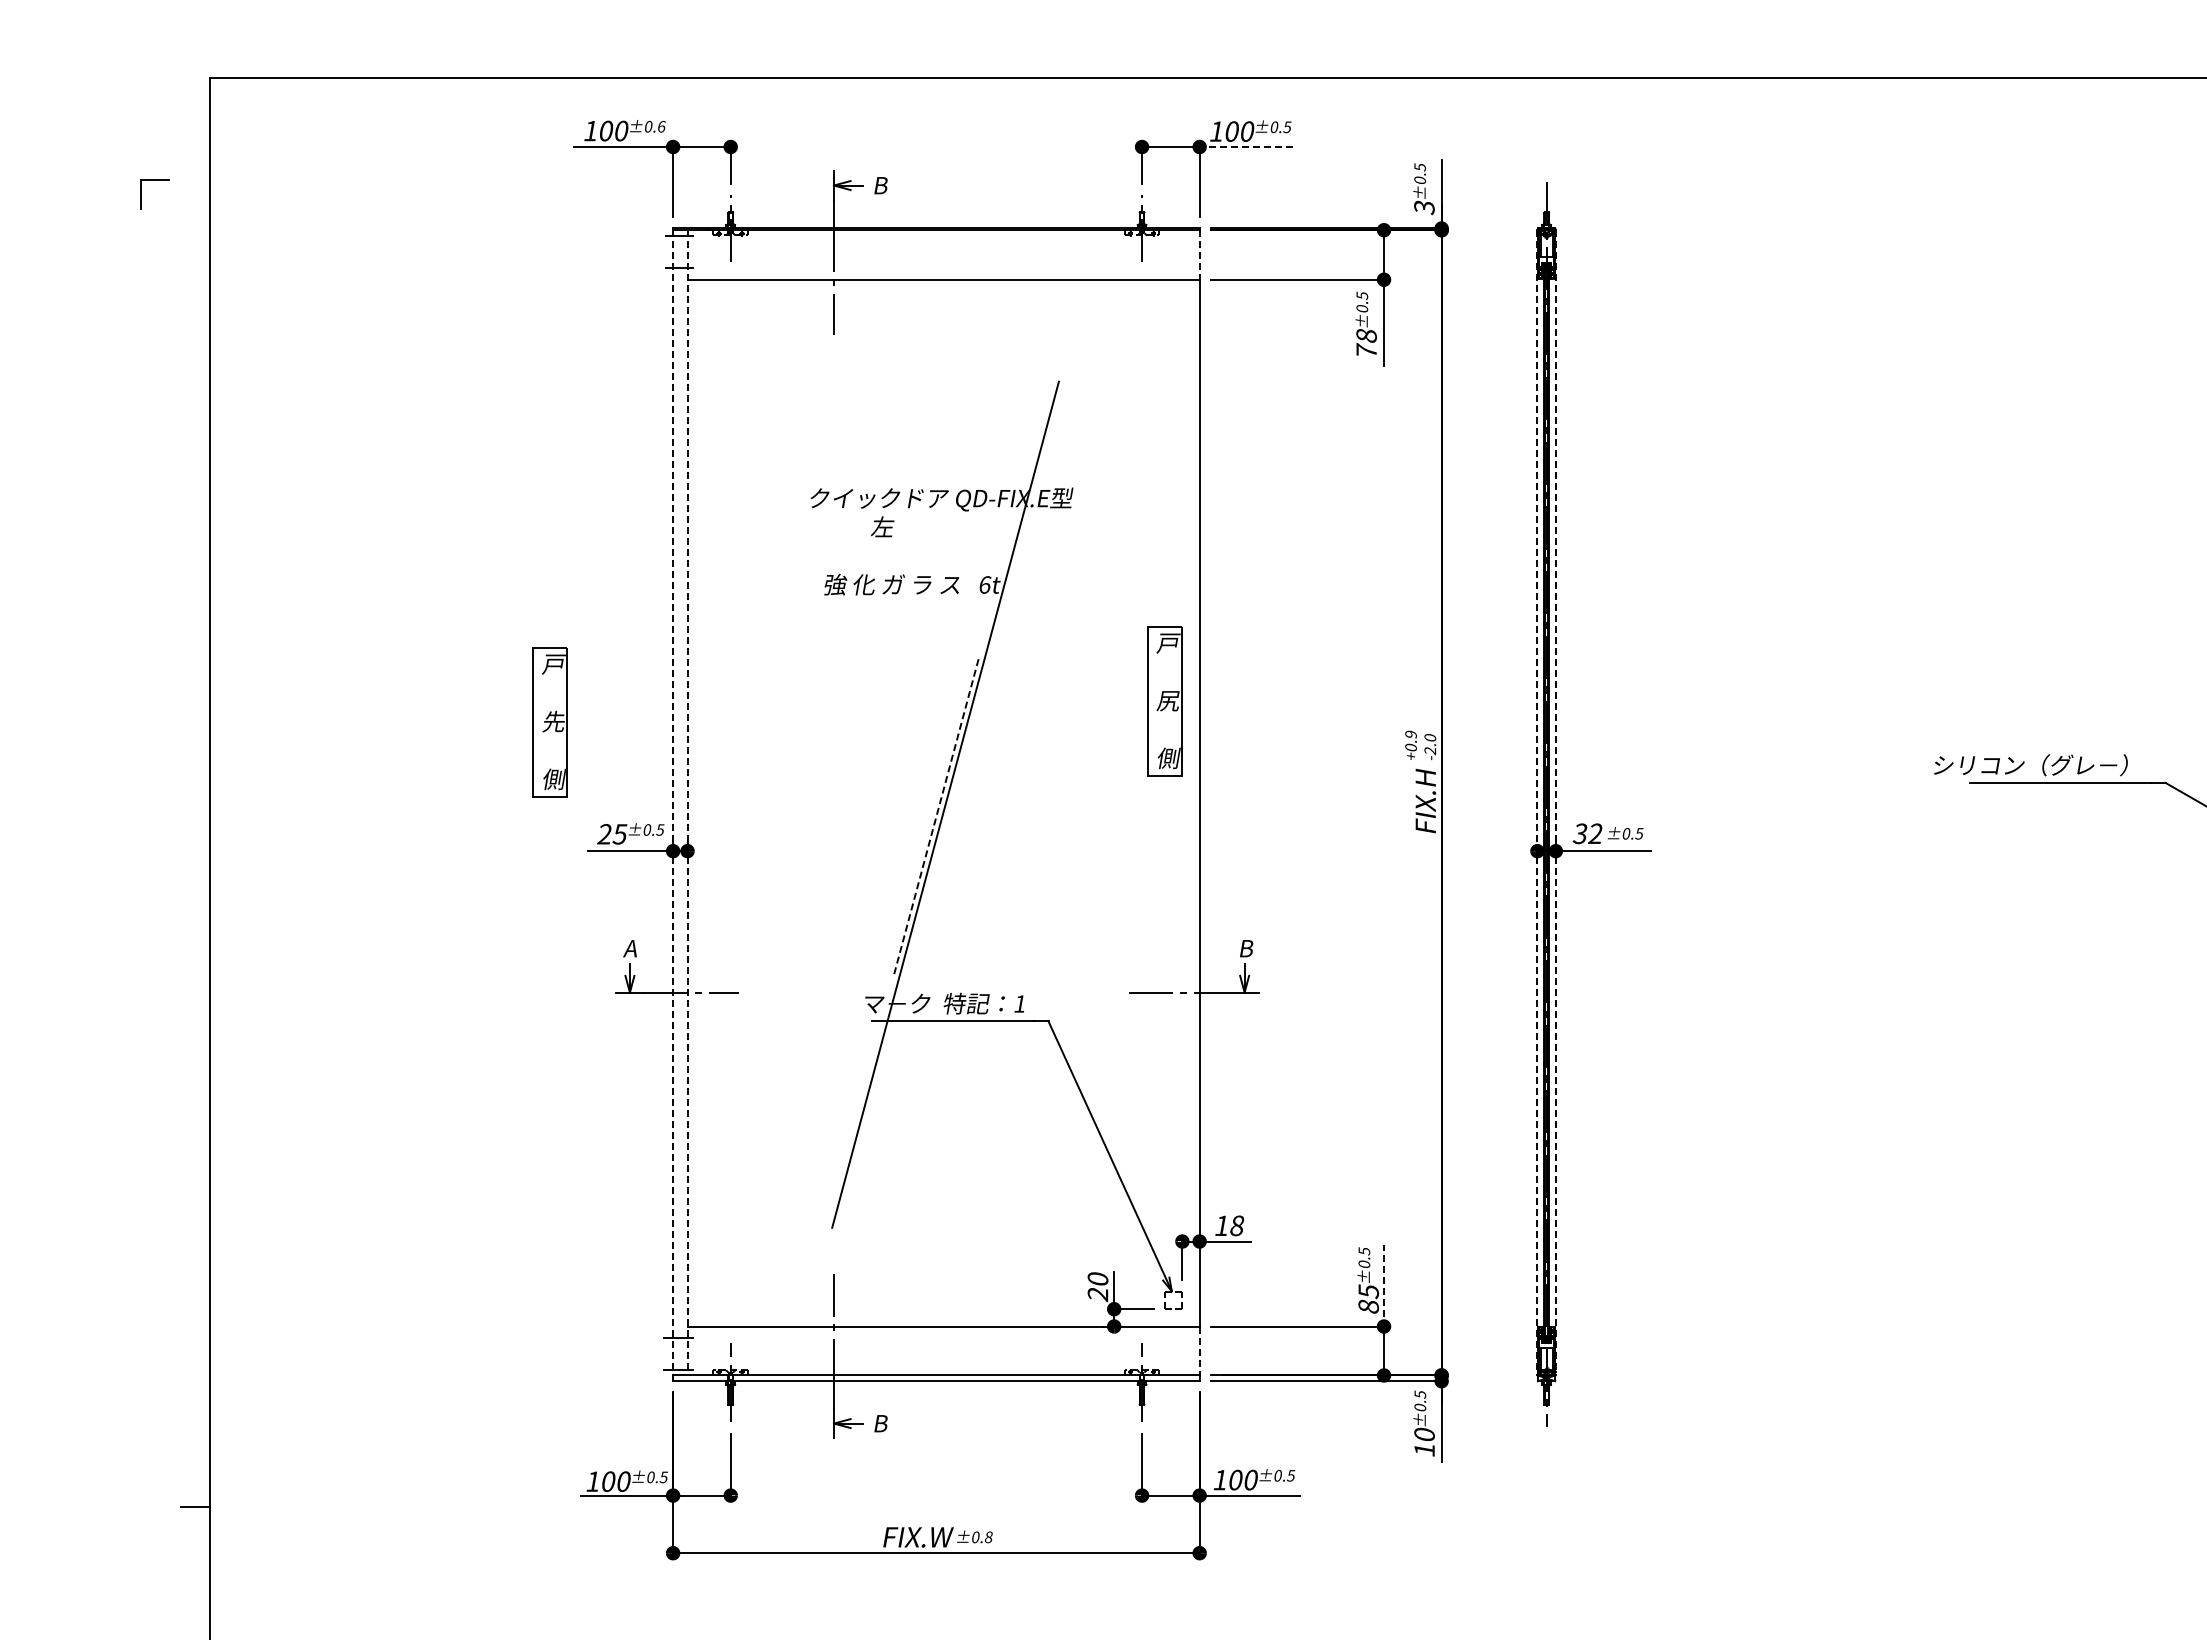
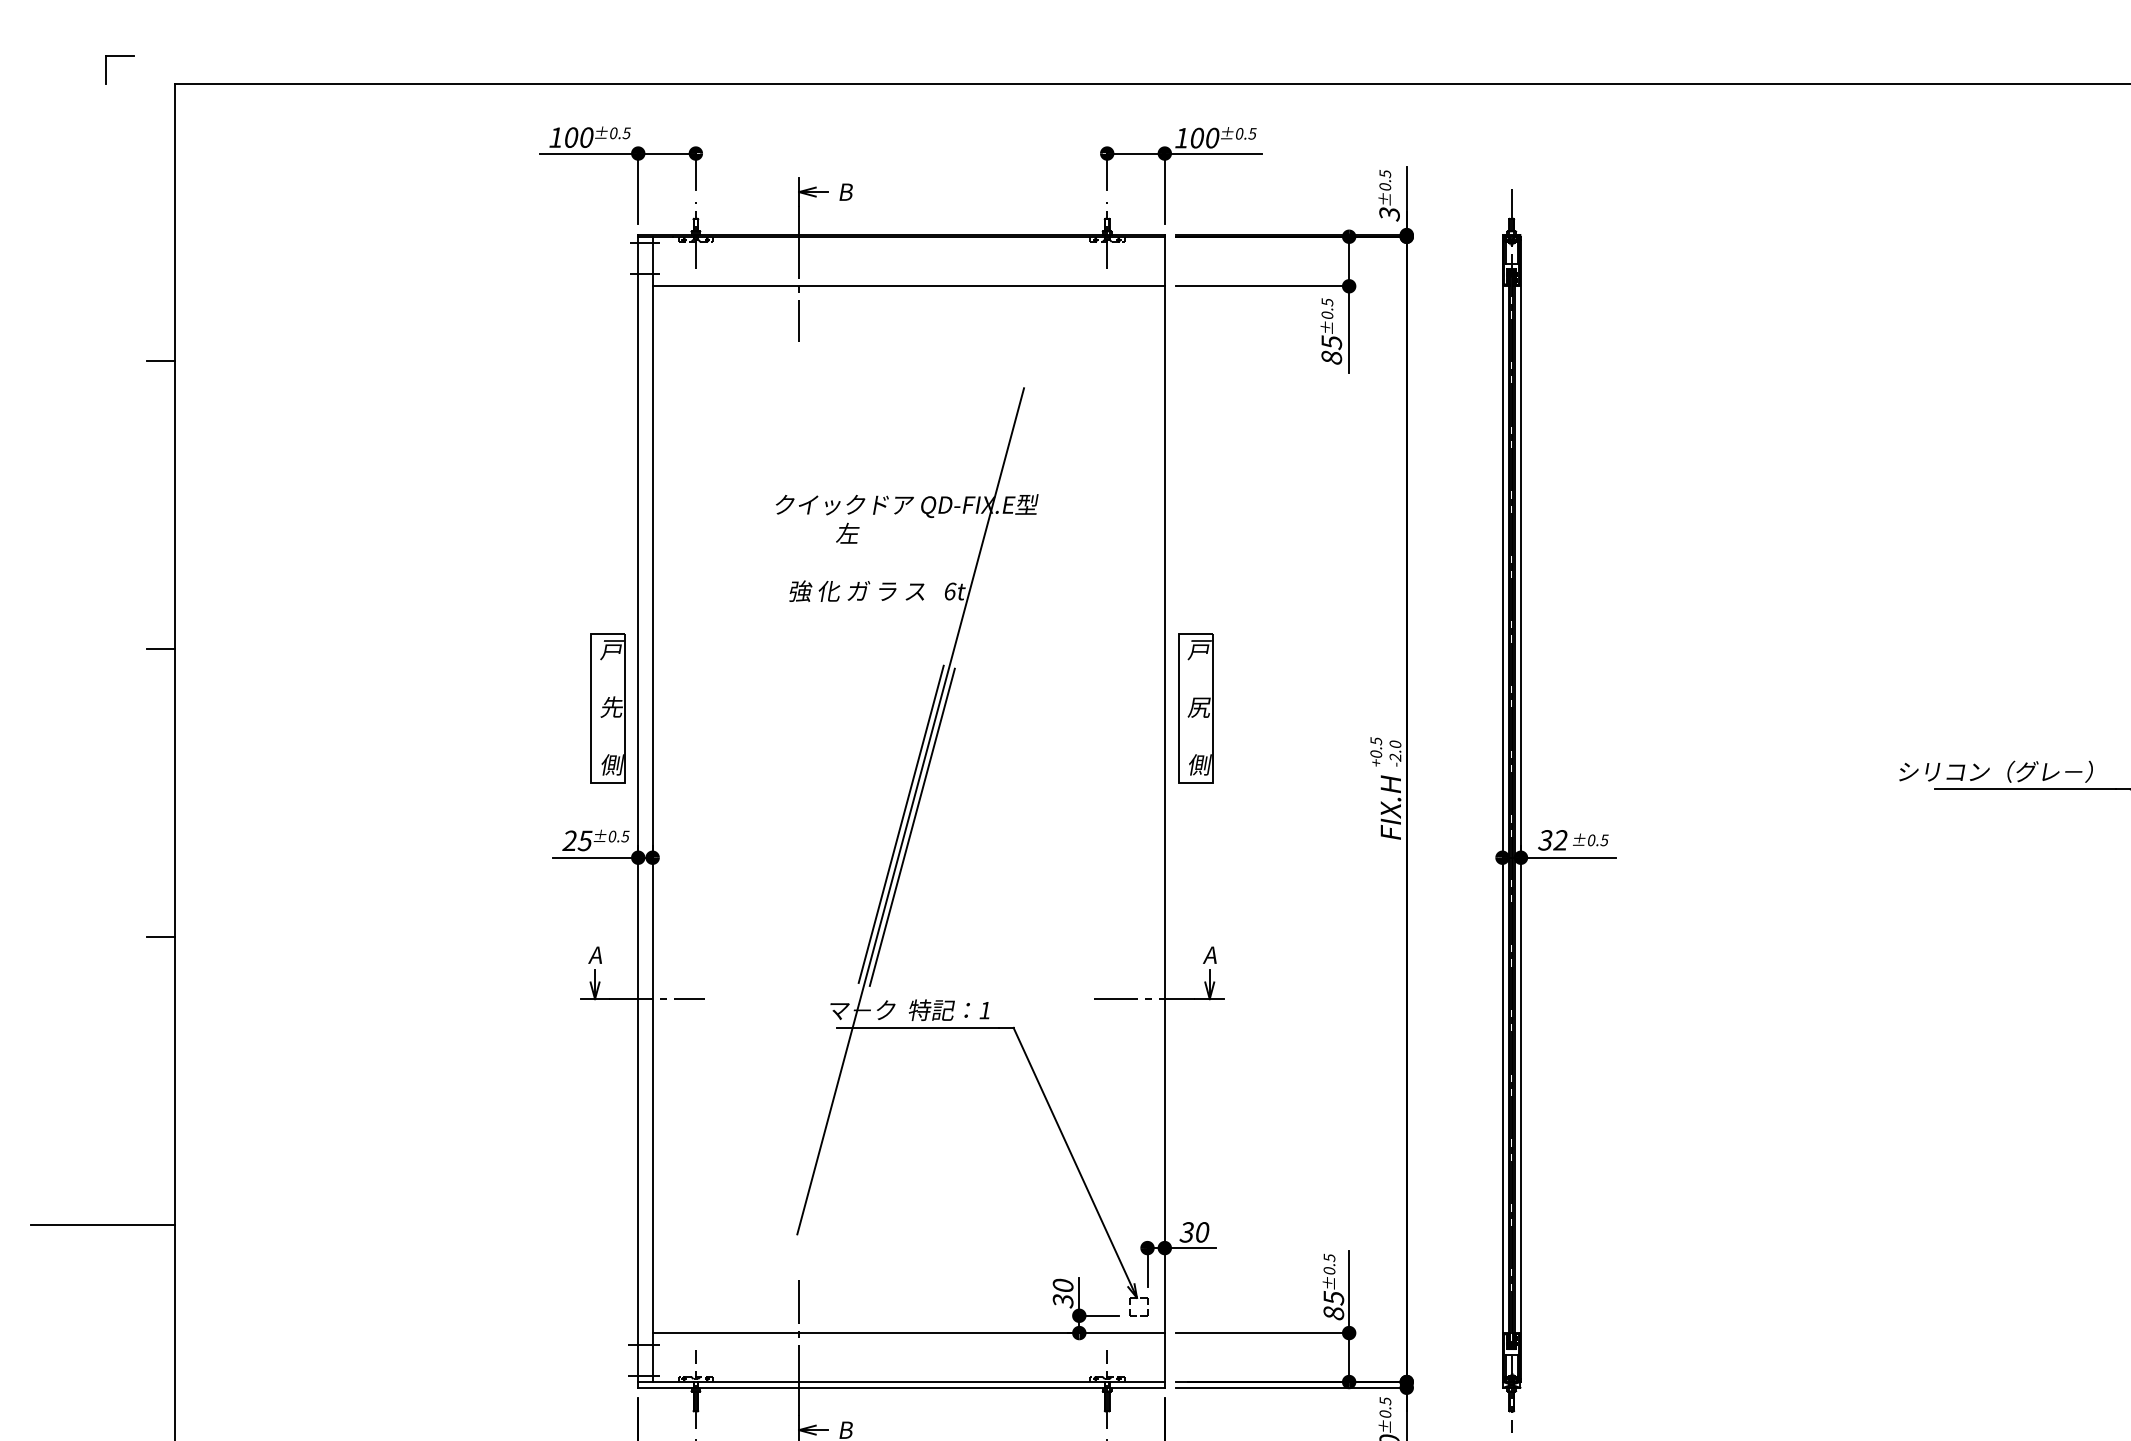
text: (661, 126) -> (626, 133), ±0.6 -> ±0.5
line: (1247, 147) -> (1212, 154), dashed -> solid
part: (141, 194) -> (106, 70), moved
line: (1199, 254) -> (1164, 261), dashed -> solid
text: (1366, 343) -> (1331, 350), 78 -> 85
line: (195, 354) -> (160, 361), added
line: (195, 642) -> (160, 649), added
part: (1164, 701) -> (1195, 708), moved
part: (549, 722) -> (607, 708), moved
text: (1410, 734) -> (1375, 741), +0.9 -> +0.5
line: (673, 802) -> (638, 809), dashed -> solid
line: (687, 802) -> (652, 809), dashed -> solid
line: (1537, 802) -> (1502, 809), dashed -> solid
line: (1555, 802) -> (1520, 809), dashed -> solid
line: (935, 818) -> (900, 825), dashed -> solid
line: (946, 820) -> (911, 827), added
line: (195, 930) -> (160, 937), added
text: (1245, 948) -> (1210, 955), B -> A
line: (138, 1218) -> (103, 1225), added
text: (1229, 1225) -> (1194, 1232), 18 -> 30
line: (1384, 1286) -> (1349, 1293), dashed -> solid
text: (1098, 1294) -> (1063, 1301), 20 -> 30
line: (1199, 1351) -> (1164, 1358), dashed -> solid

